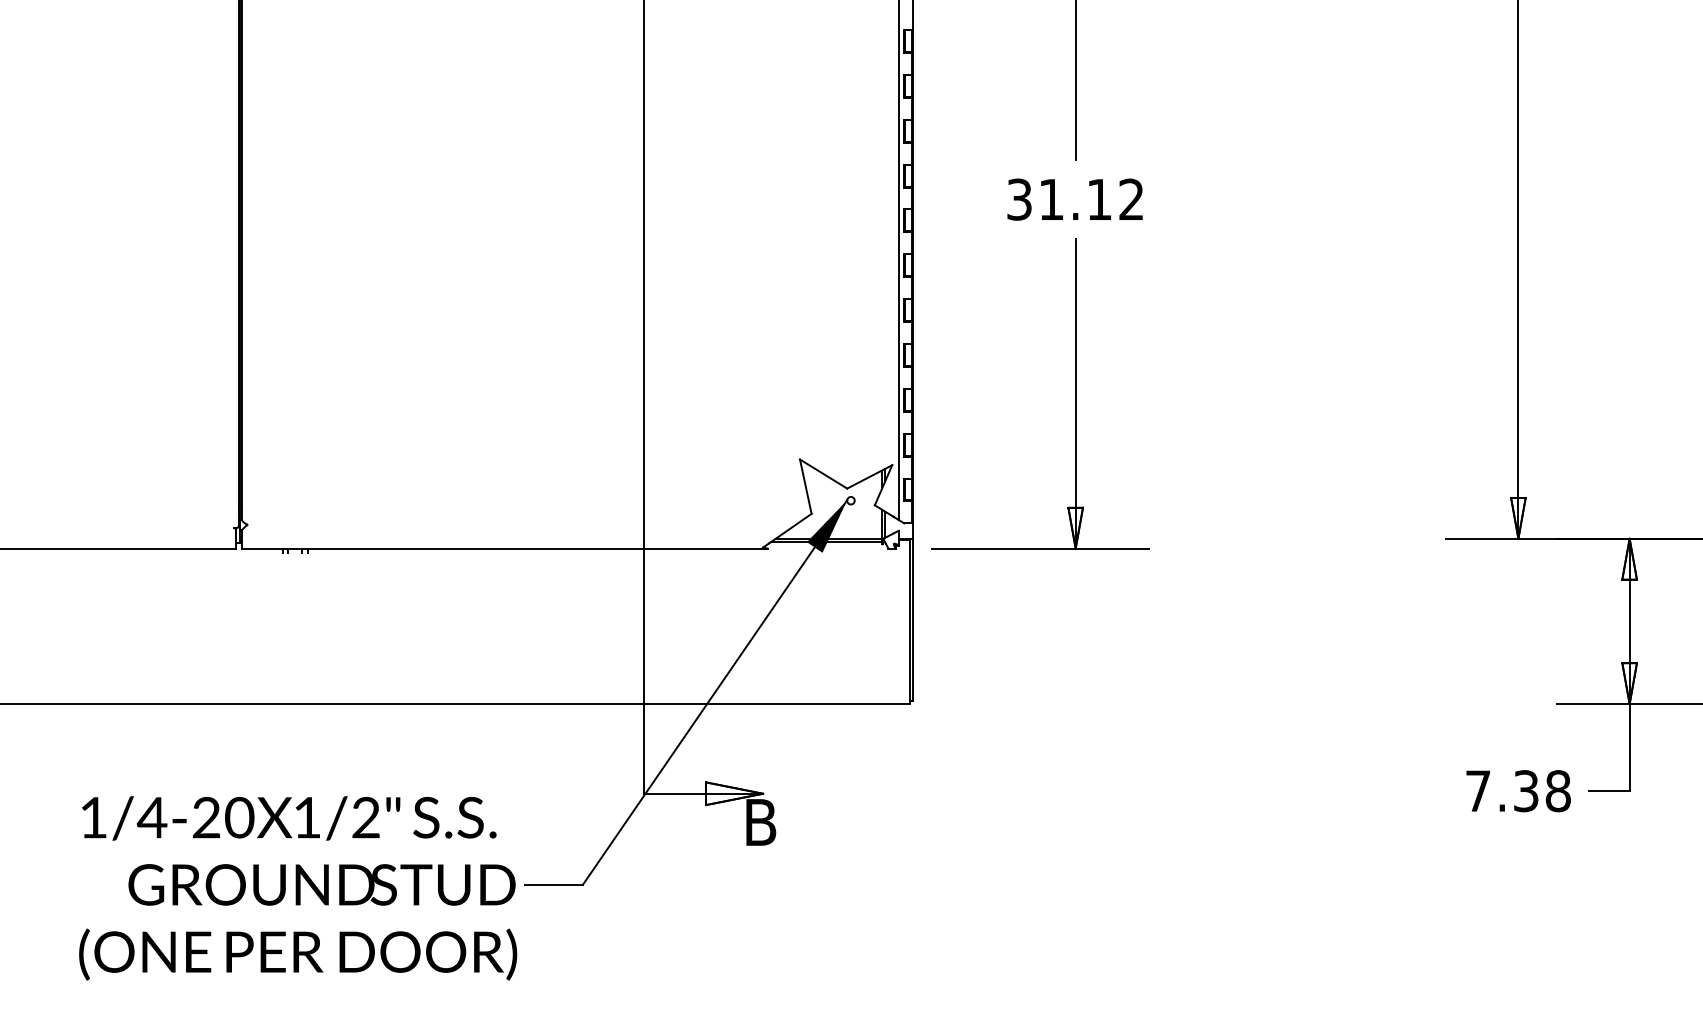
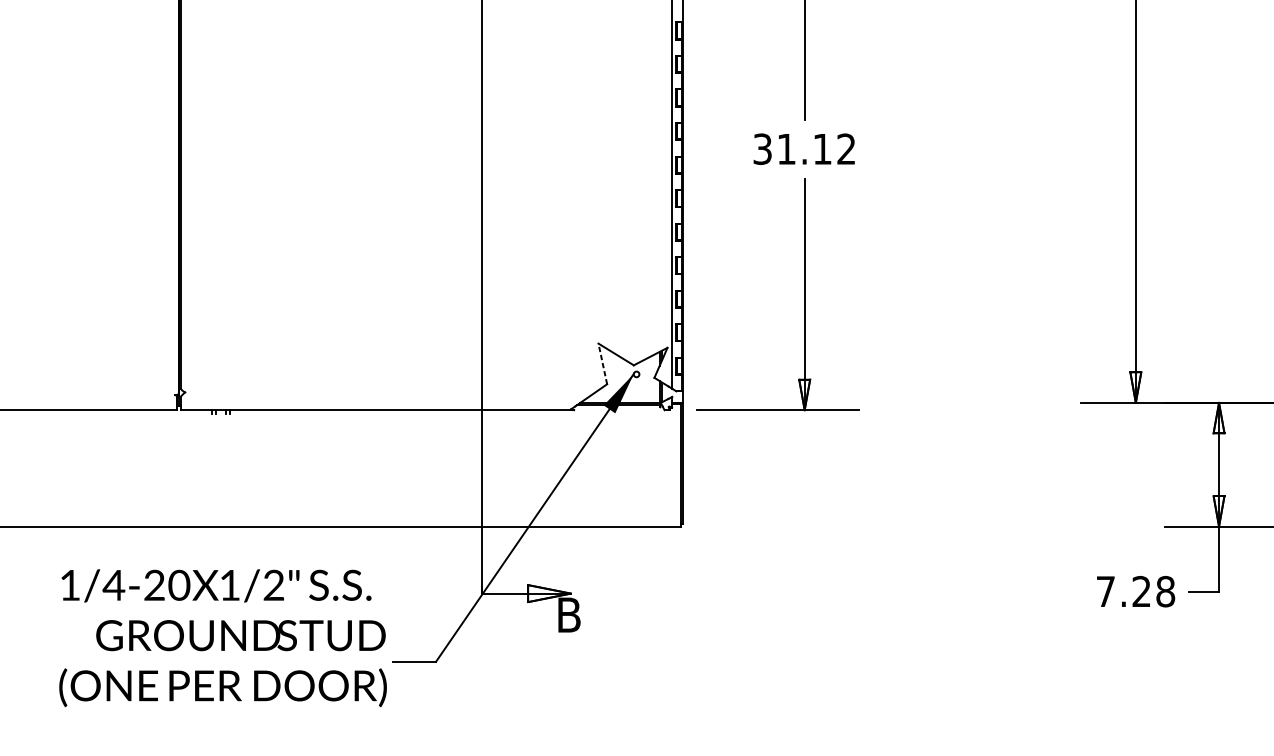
line: (805, 486) -> (602, 363), solid -> dashed
text: (1526, 791) -> (1141, 591), 7.38 -> 7.28
text: (298, 888) -> (223, 638), moved

